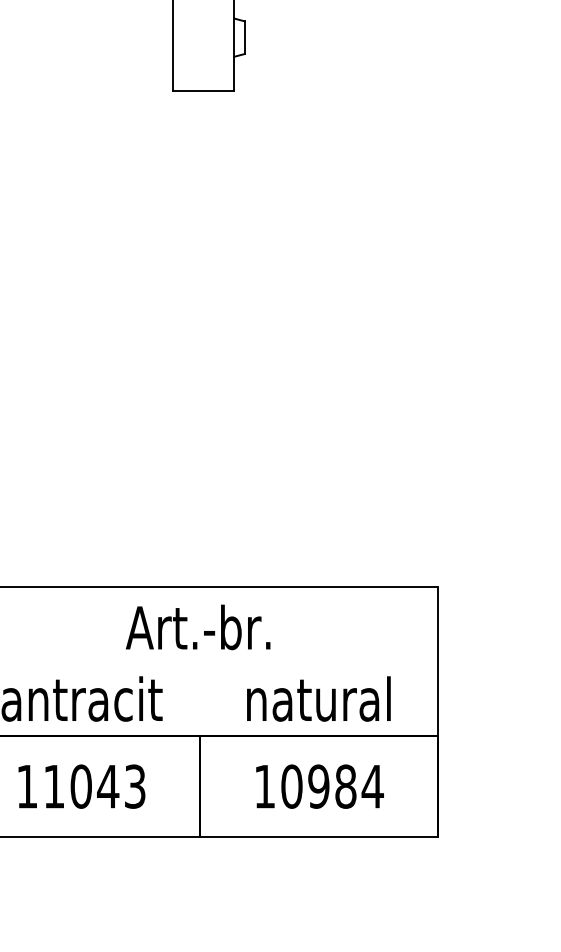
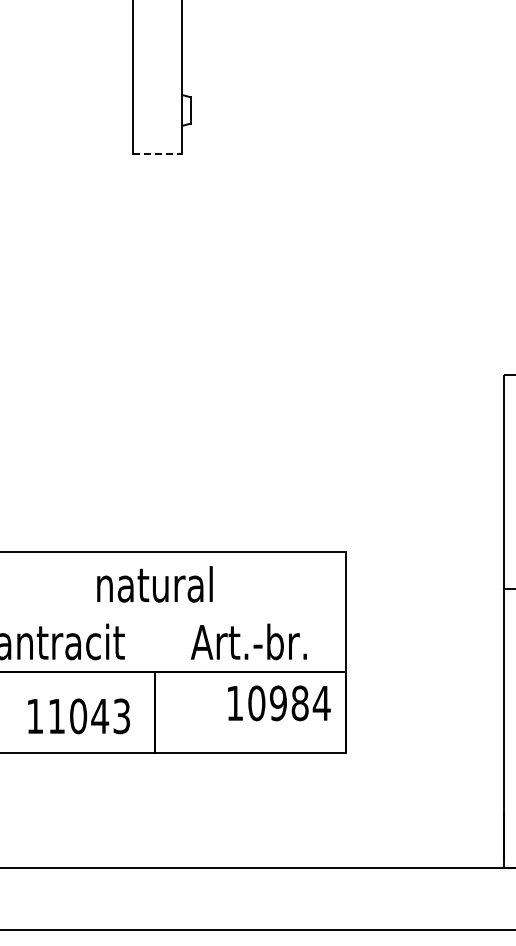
line: (203, 91) -> (157, 153), solid -> dashed
text: (198, 627) -> (153, 584), Art.-br. -> natural
text: (317, 698) -> (249, 641), natural -> Art.-br.
text: (81, 786) -> (78, 716), moved
text: (320, 786) -> (279, 703), moved

